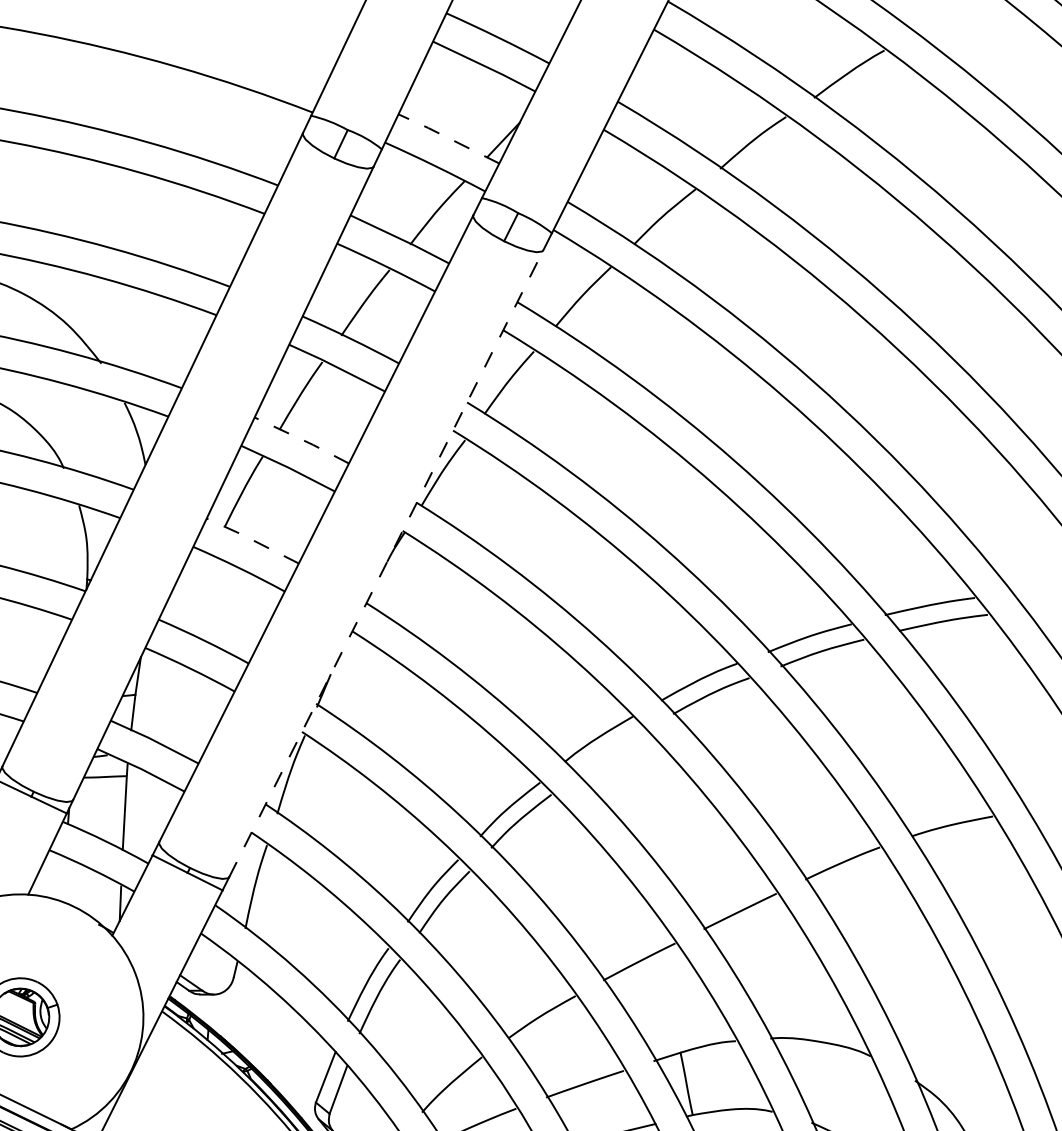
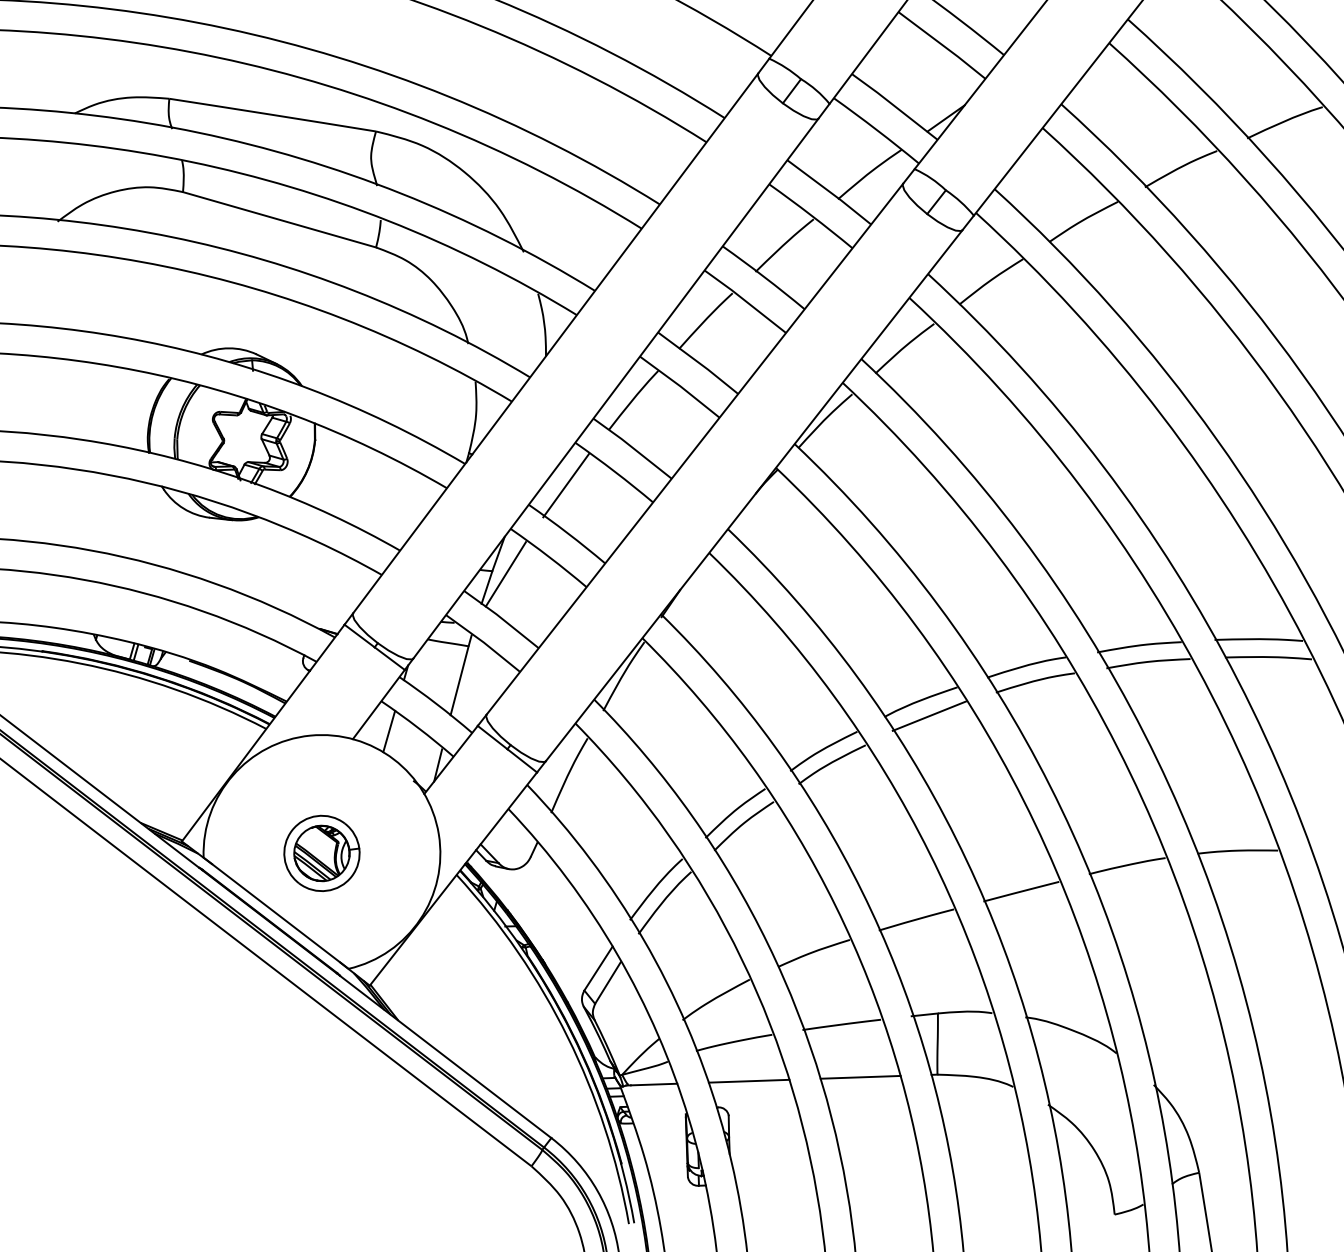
line: (448, 138) -> (894, 106), dashed -> solid
line: (302, 439) -> (698, 362), dashed -> solid
line: (252, 539) -> (632, 447), dashed -> solid
line: (386, 563) -> (754, 495), dashed -> solid
line: (193, 592) -> (566, 485), added
line: (149, 695) -> (505, 574), added
line: (609, 751) -> (928, 715), added
line: (63, 879) -> (389, 731), added

